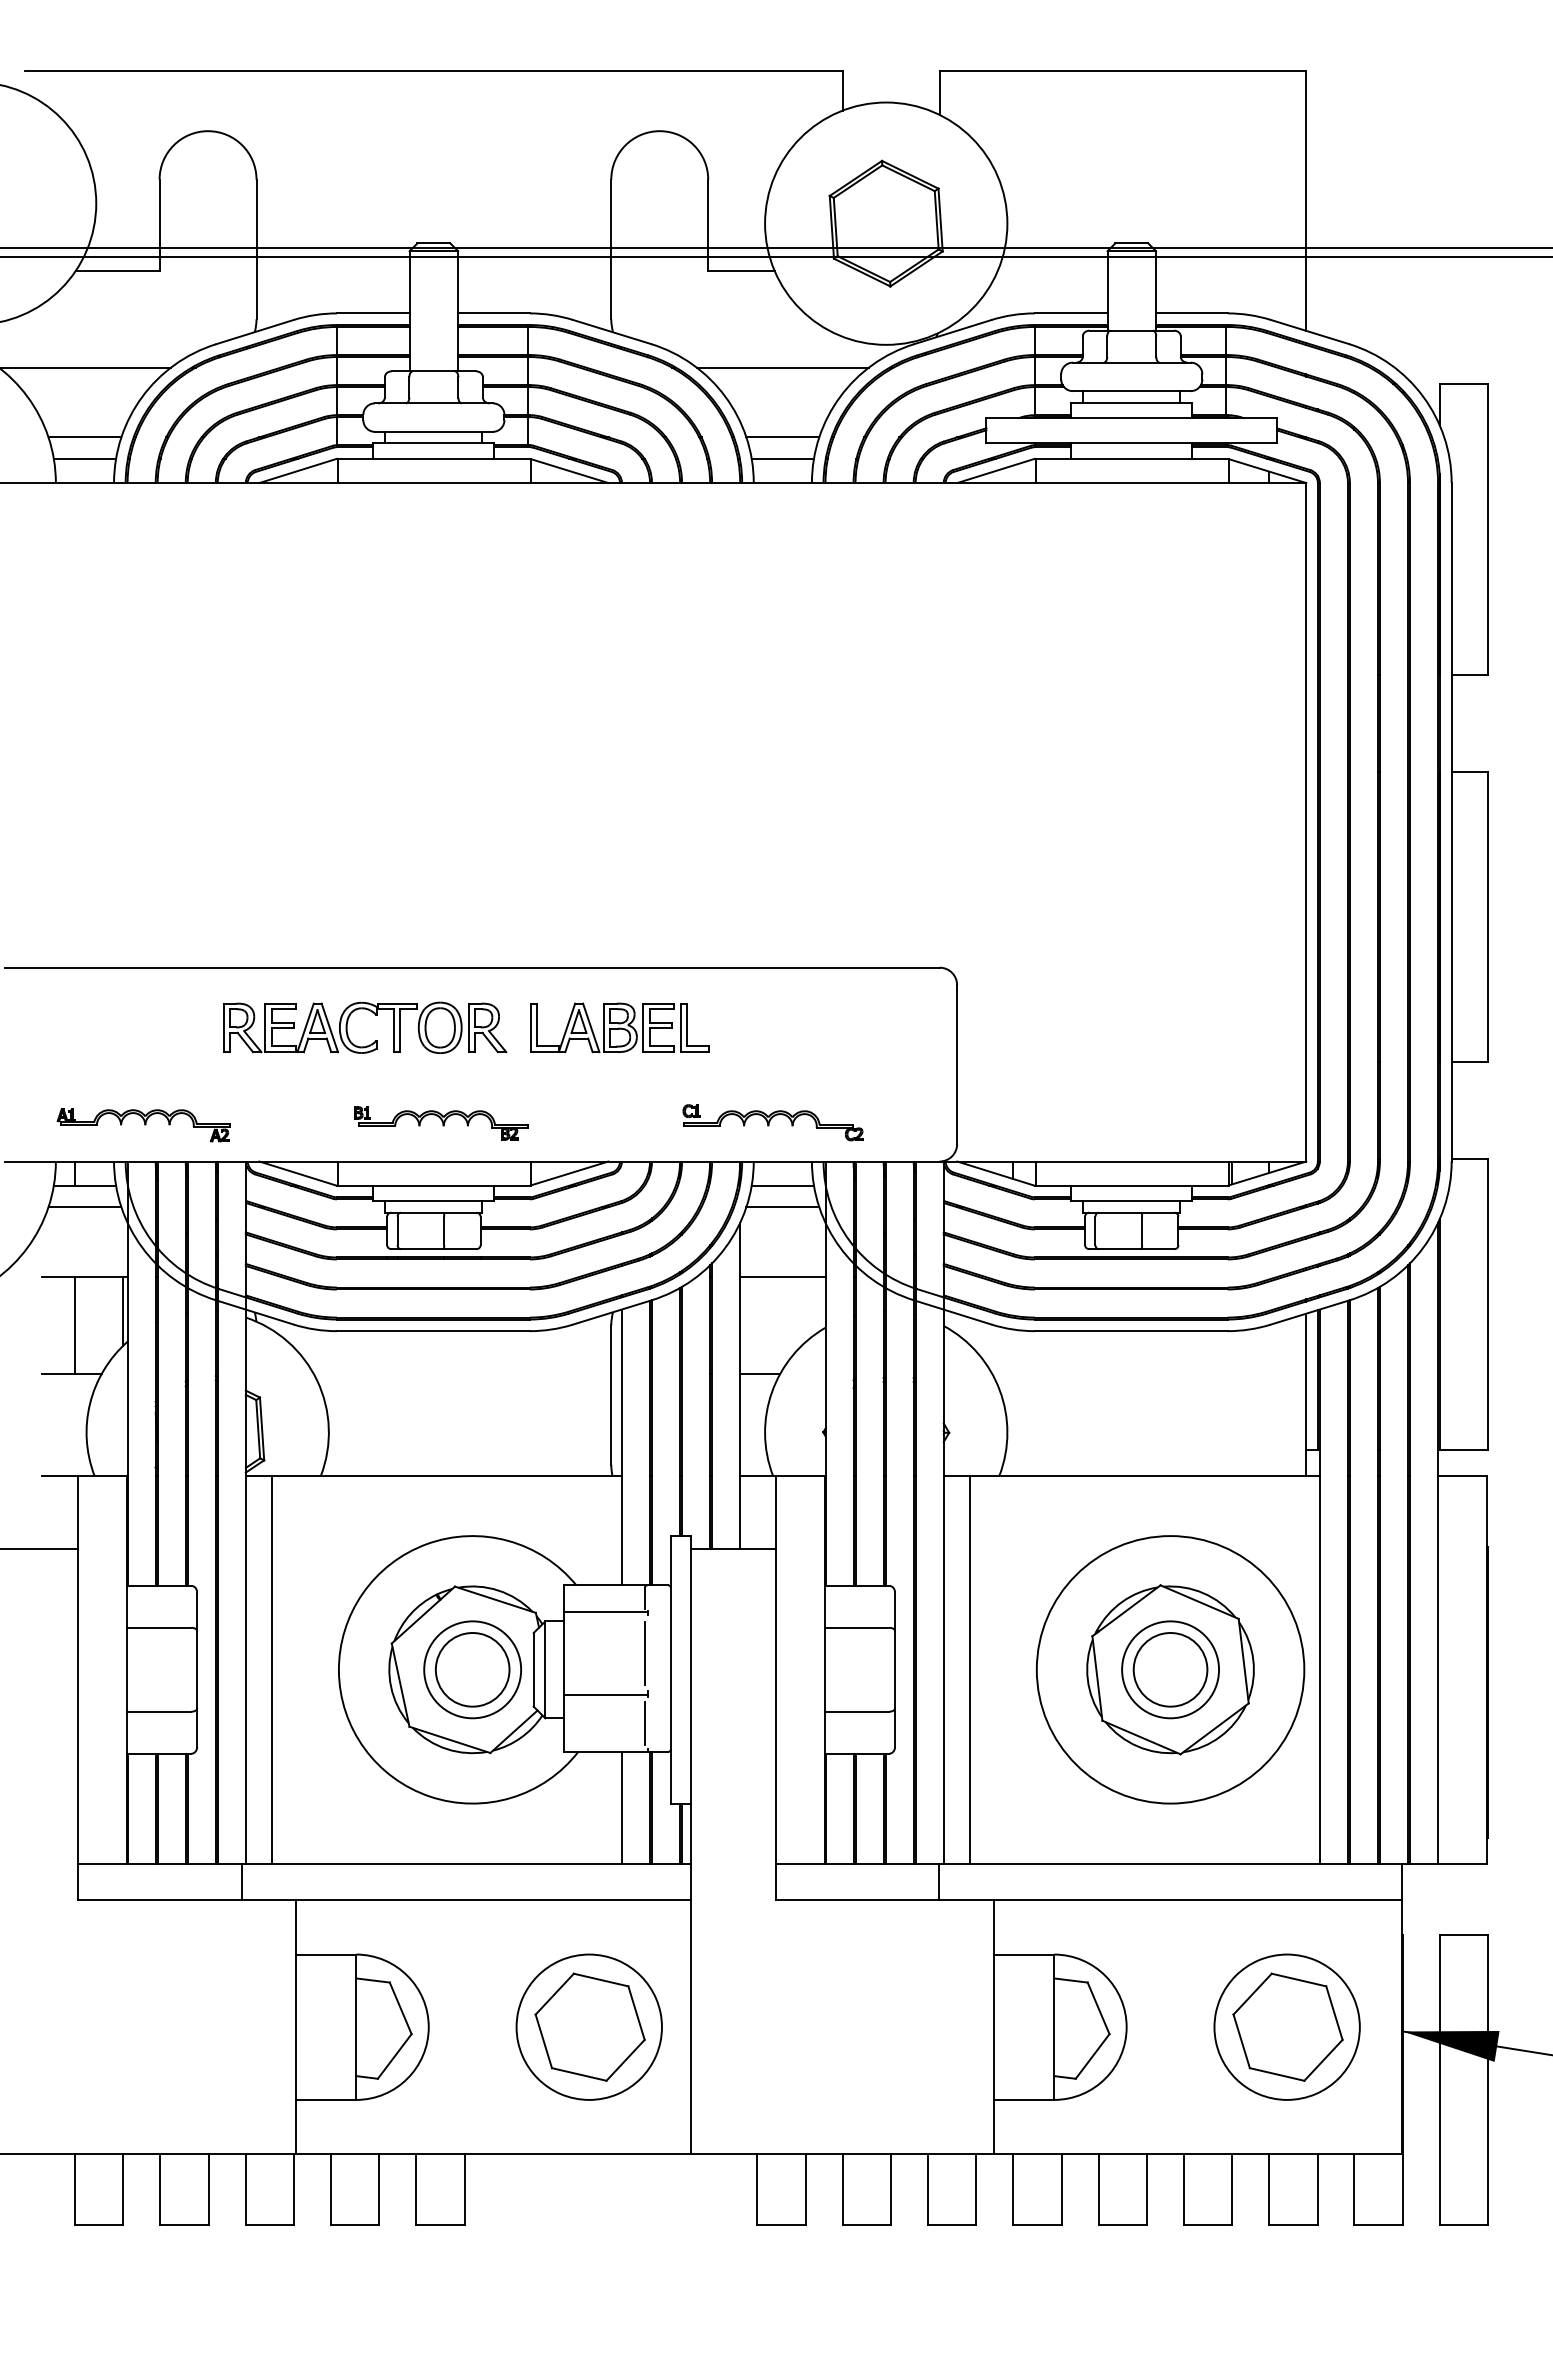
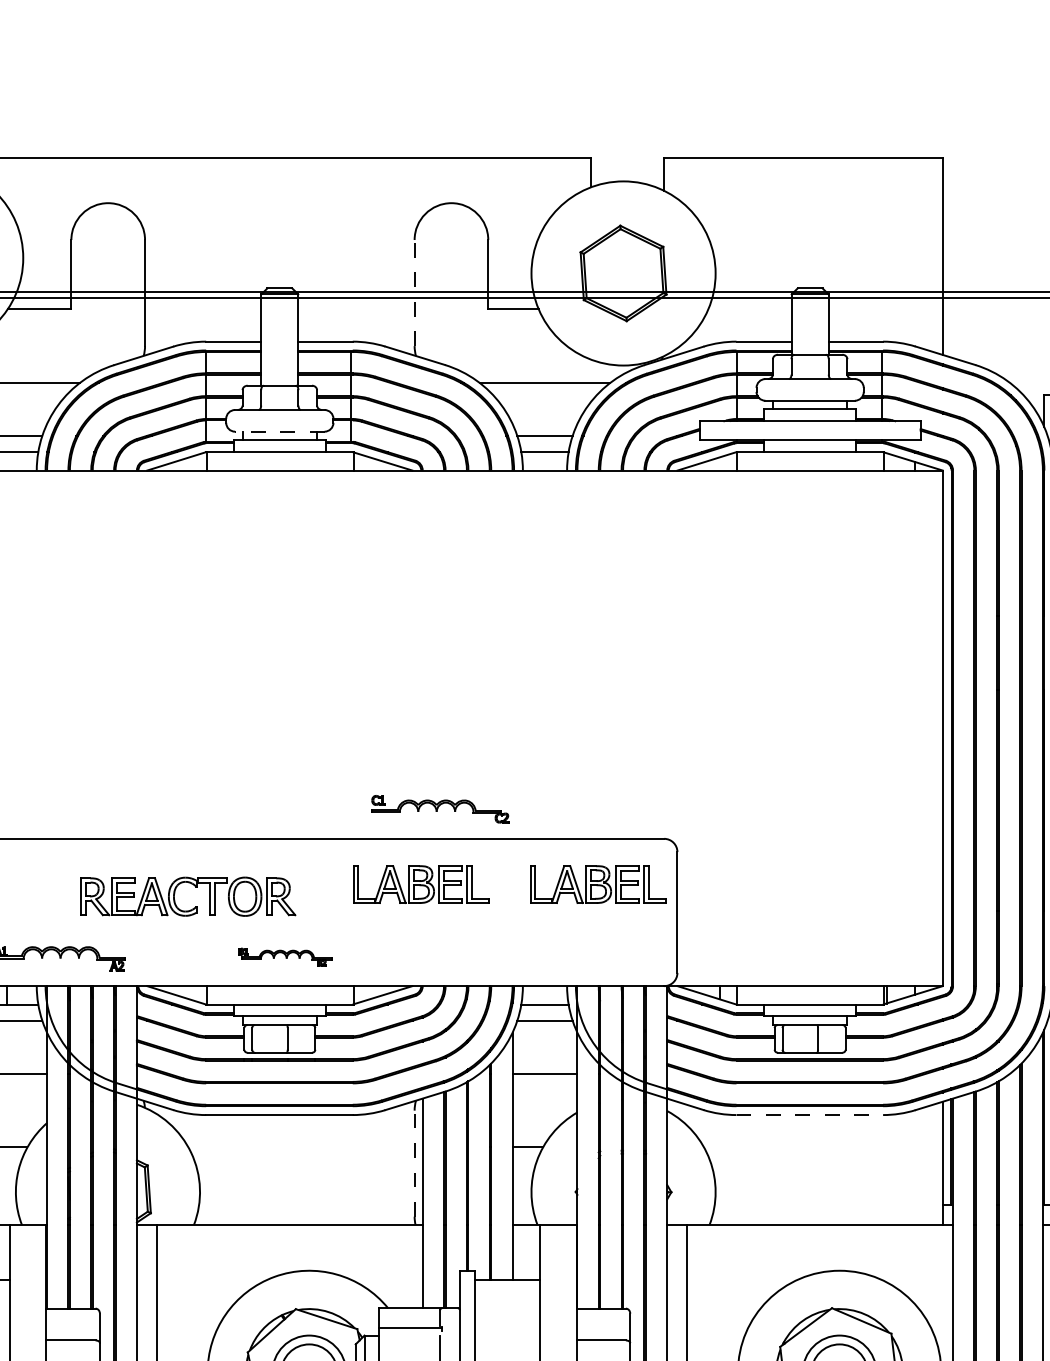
line: (611, 249) -> (414, 293), solid -> dashed
line: (433, 431) -> (279, 431), solid -> dashed
part: (375, 1015) -> (195, 887), moved
part: (852, 1027) -> (597, 884), added
part: (772, 1122) -> (439, 809), moved
part: (441, 1123) -> (285, 957), size x0.7
line: (123, 1310) -> (43, 1099), removed
line: (74, 1324) -> (6, 1109), removed
line: (1131, 1331) -> (809, 1115), solid -> dashed
line: (611, 1395) -> (414, 1163), solid -> dashed

